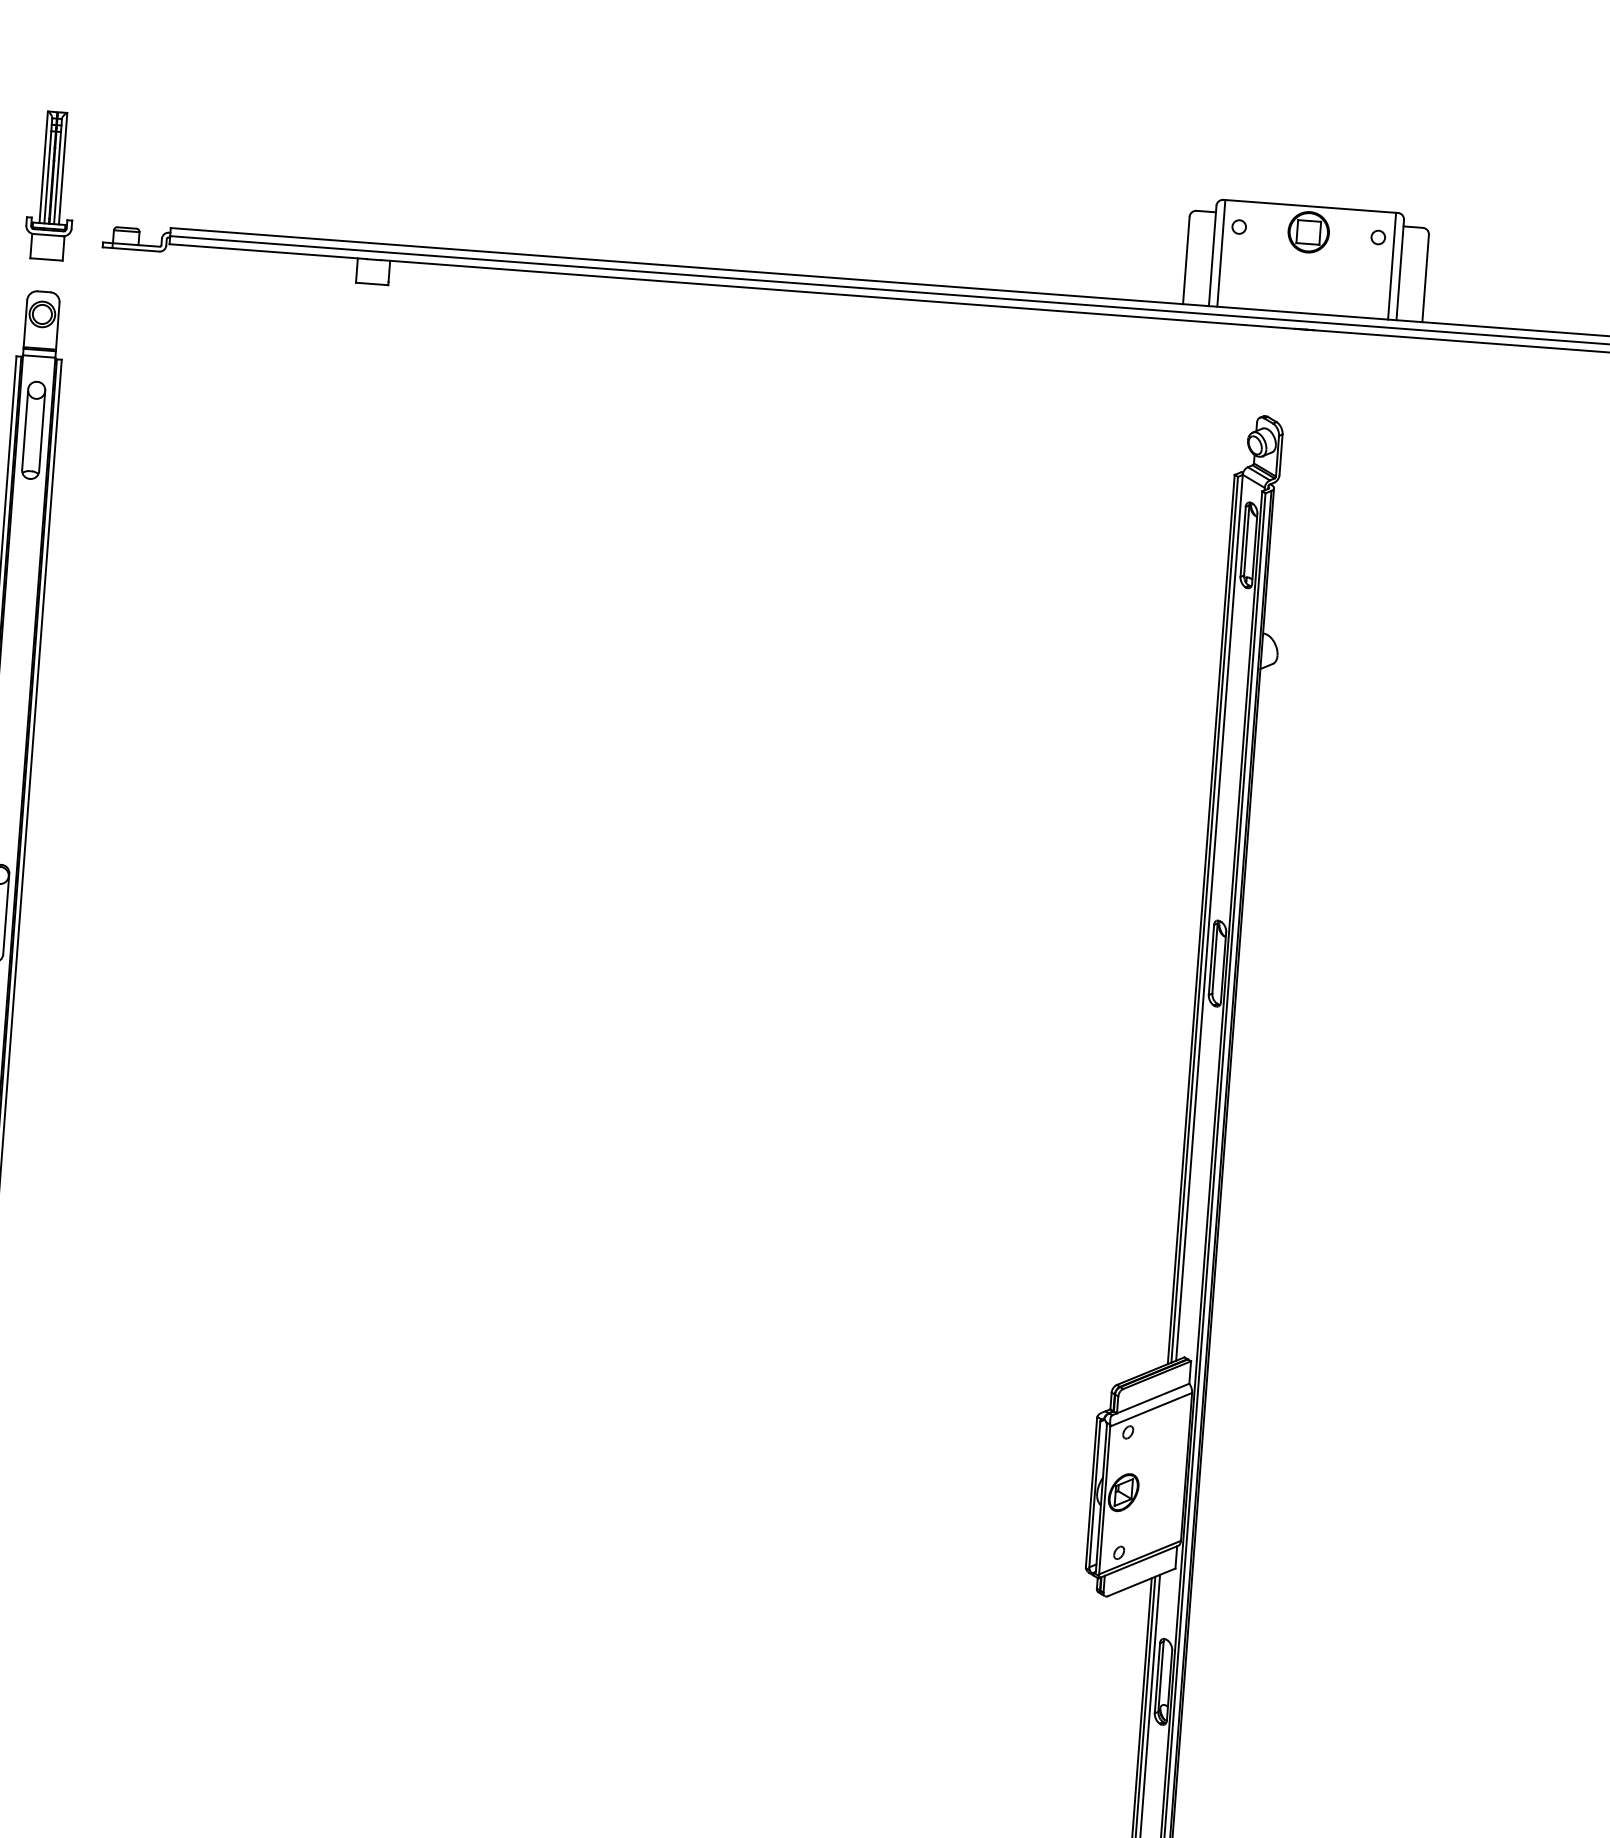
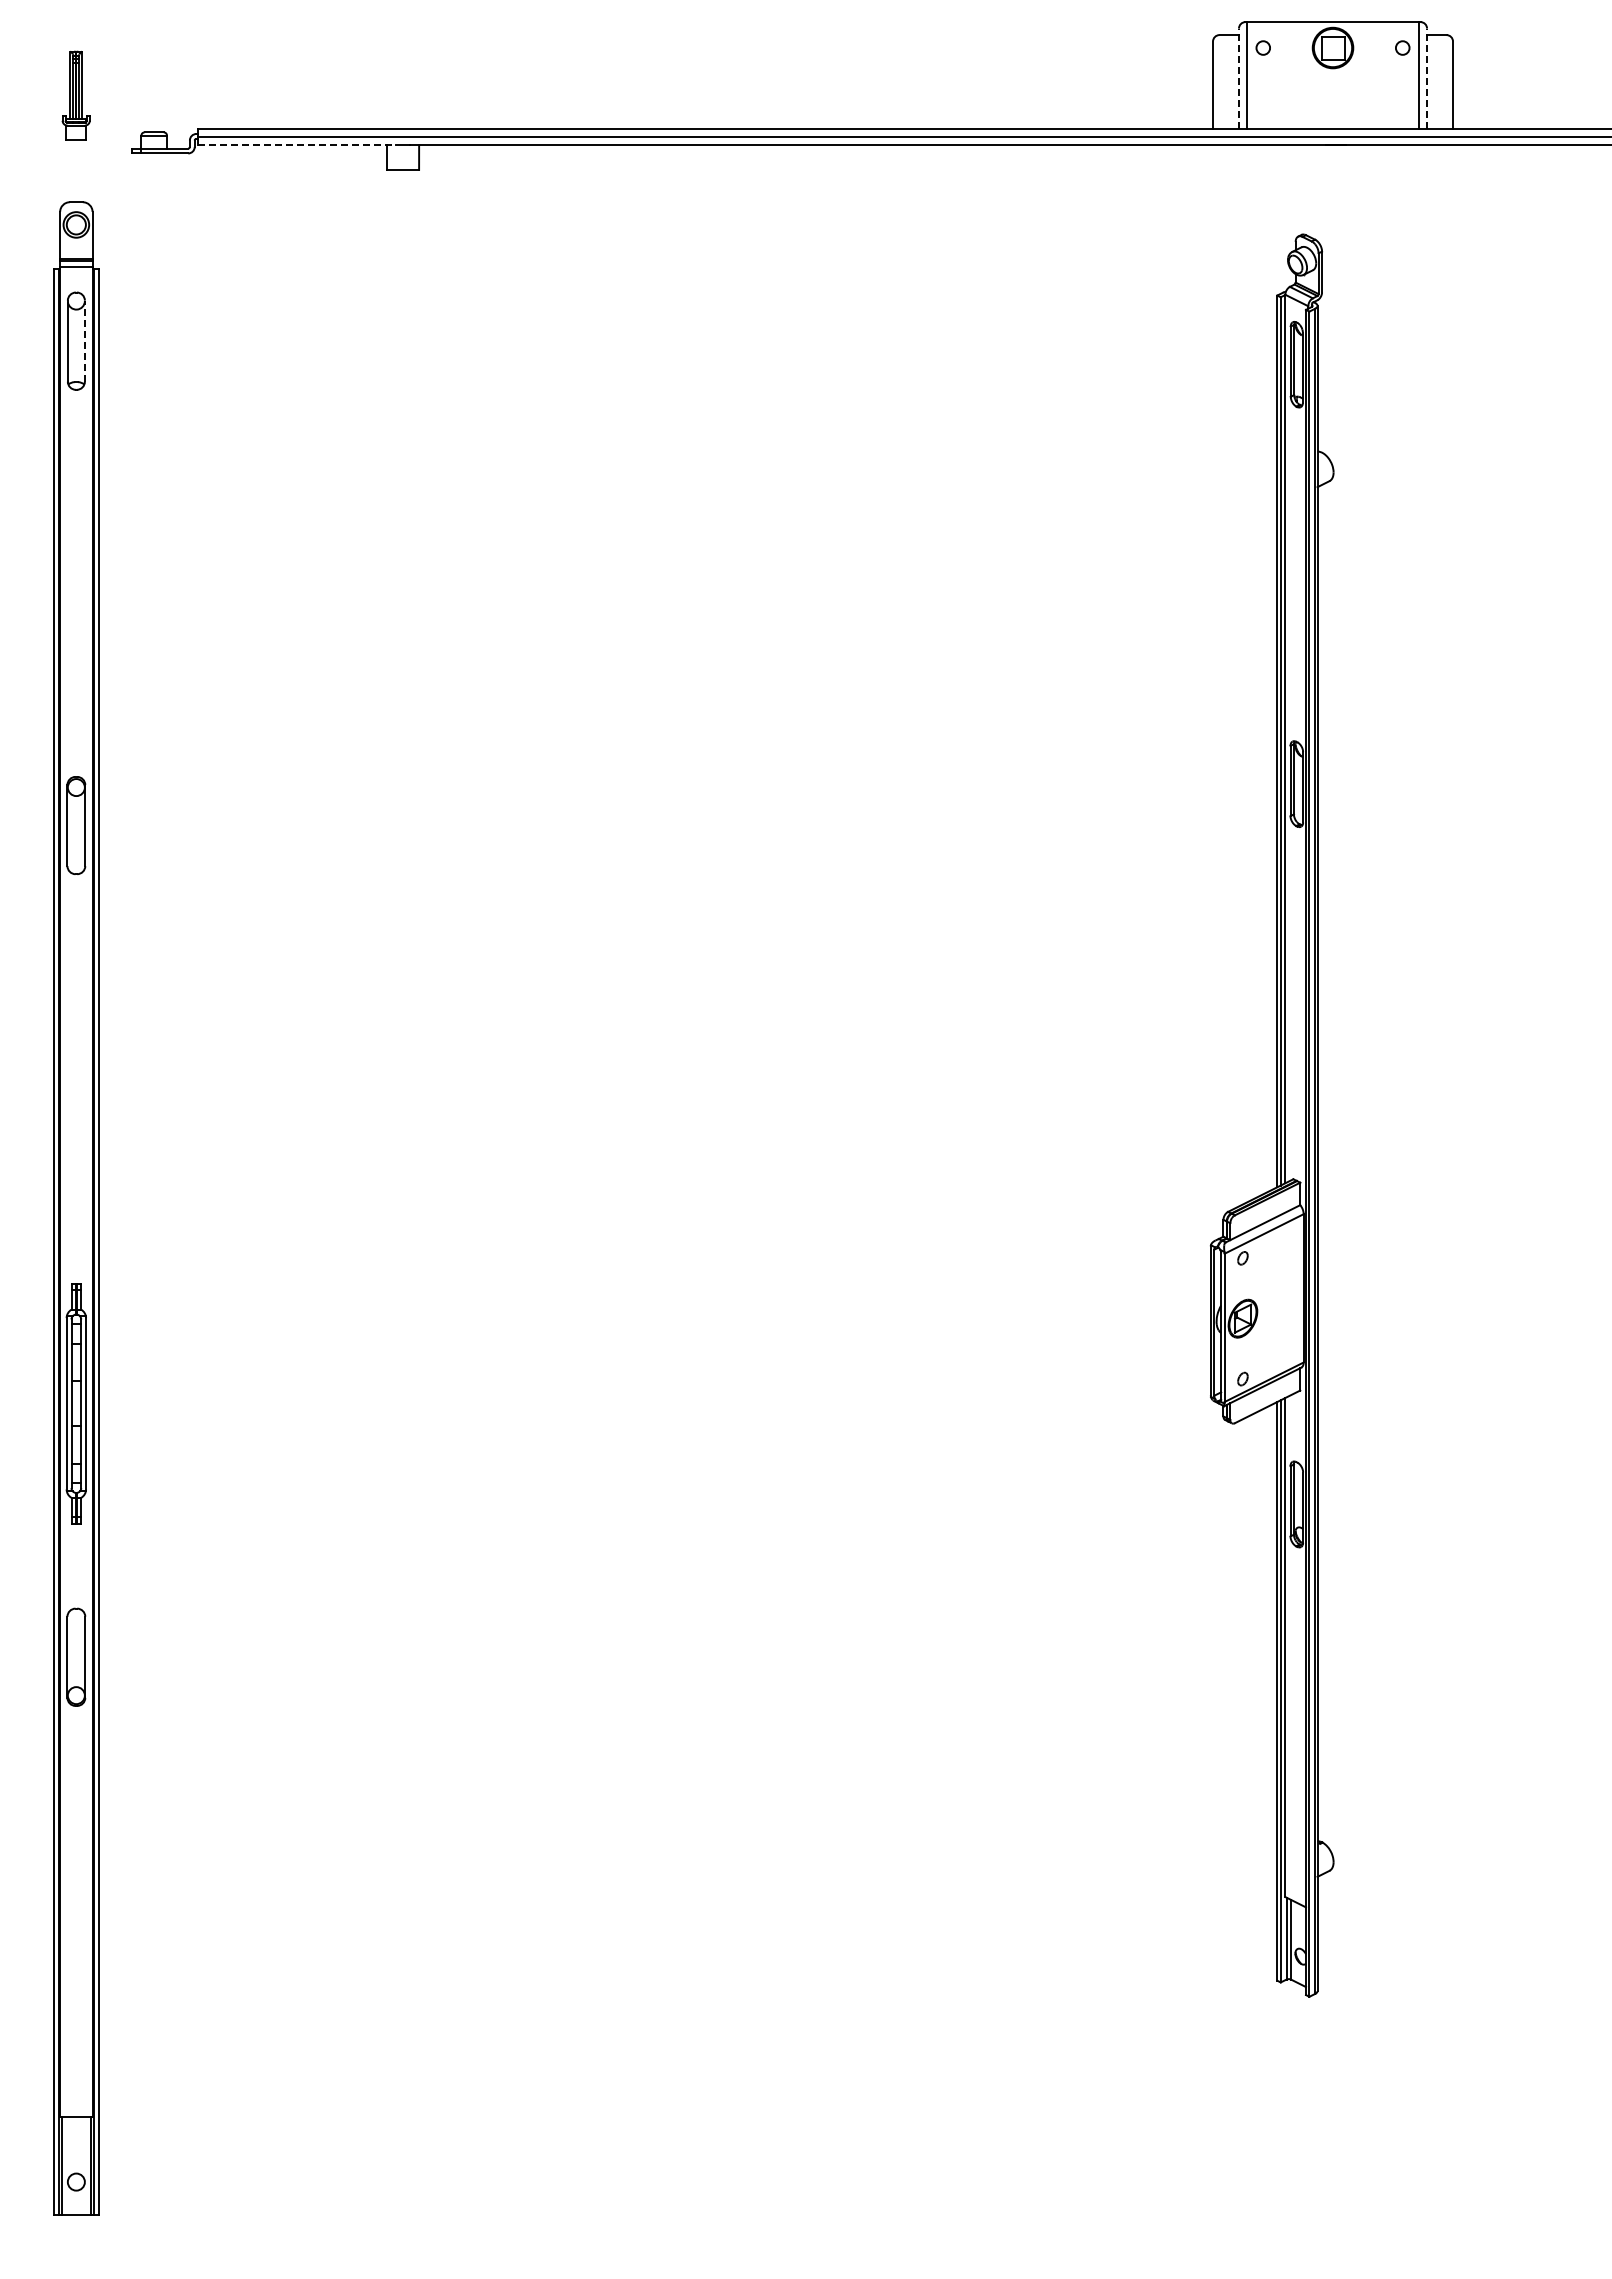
part: (51, 185) -> (75, 95), size x0.6
line: (267, 251) -> (296, 145), solid -> dashed
line: (1212, 255) -> (1238, 78), solid -> dashed
line: (1400, 269) -> (1427, 78), solid -> dashed
line: (41, 431) -> (84, 341), solid -> dashed

